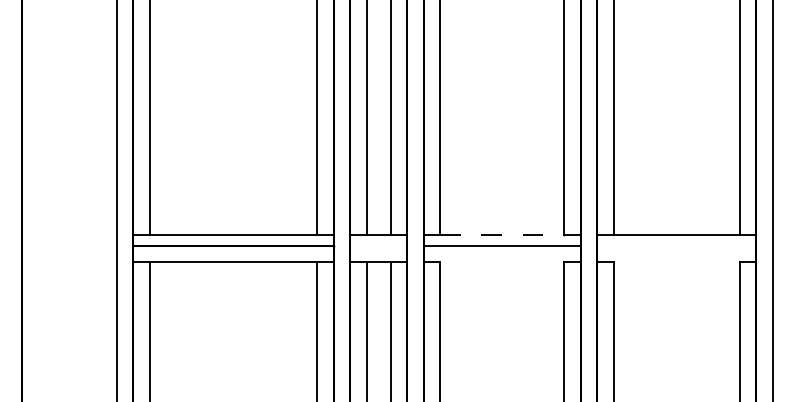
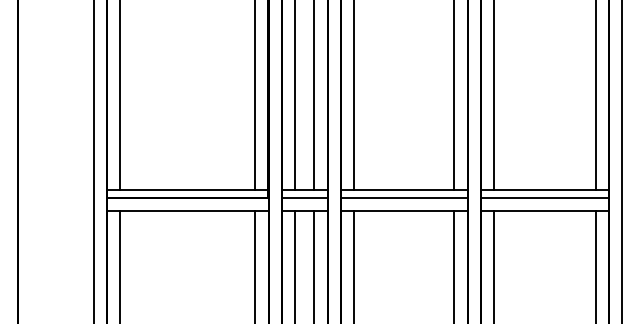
line: (502, 235) -> (404, 189), dashed -> solid
line: (378, 245) -> (304, 197), added
line: (676, 245) -> (544, 197), added
line: (502, 262) -> (404, 211), added
line: (676, 262) -> (544, 211), added

